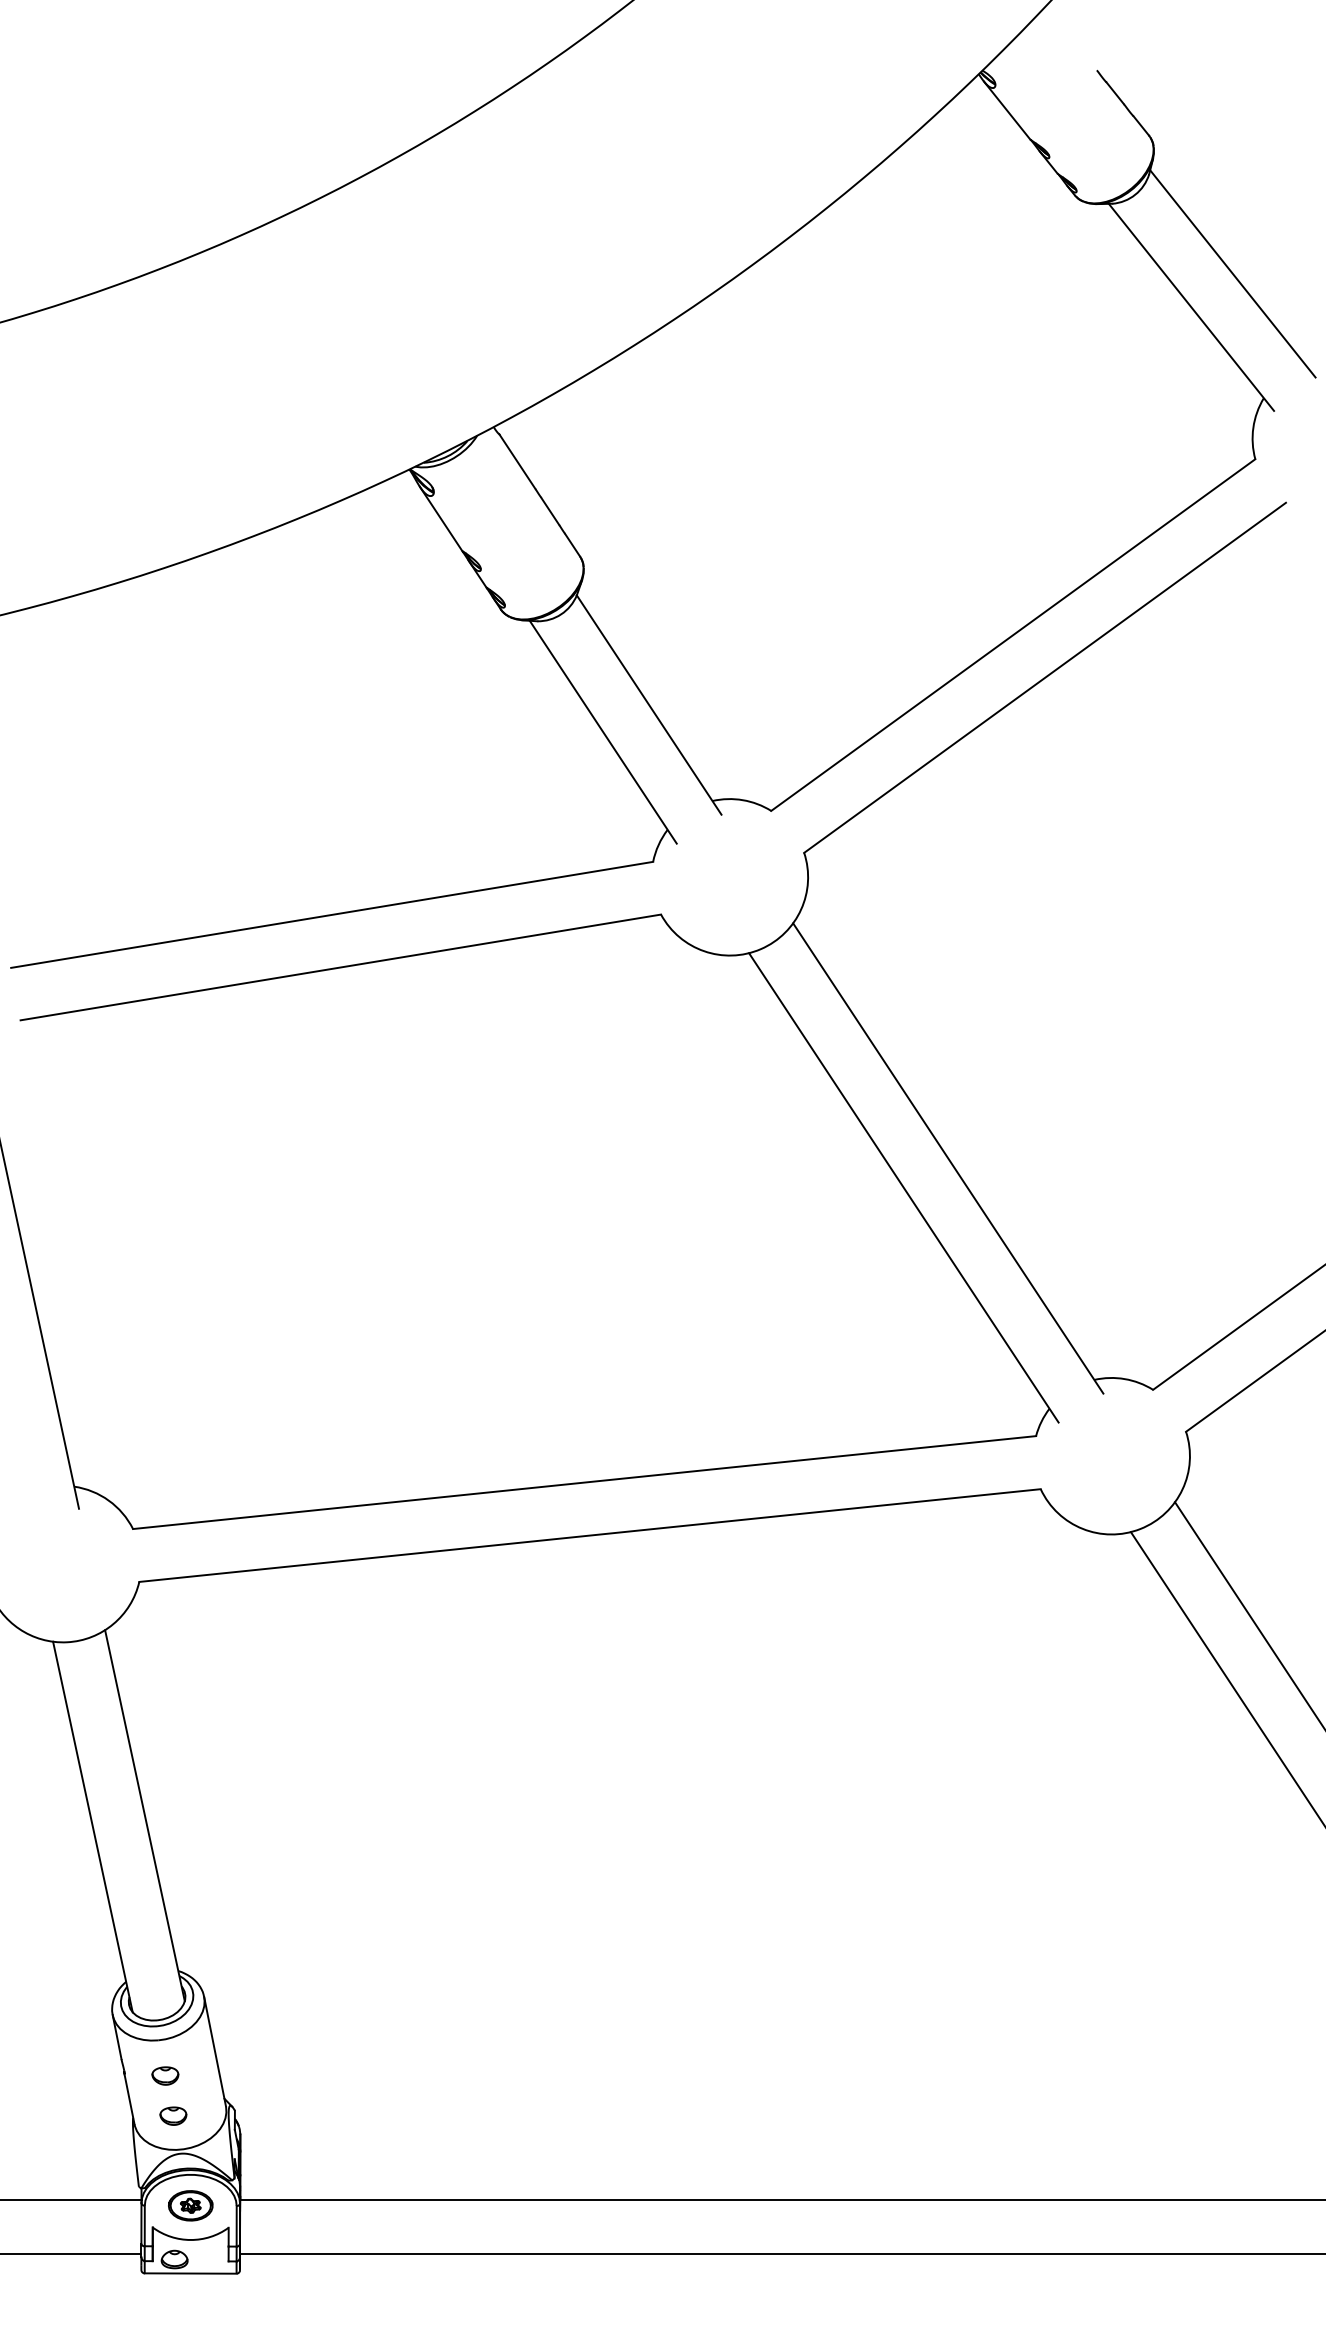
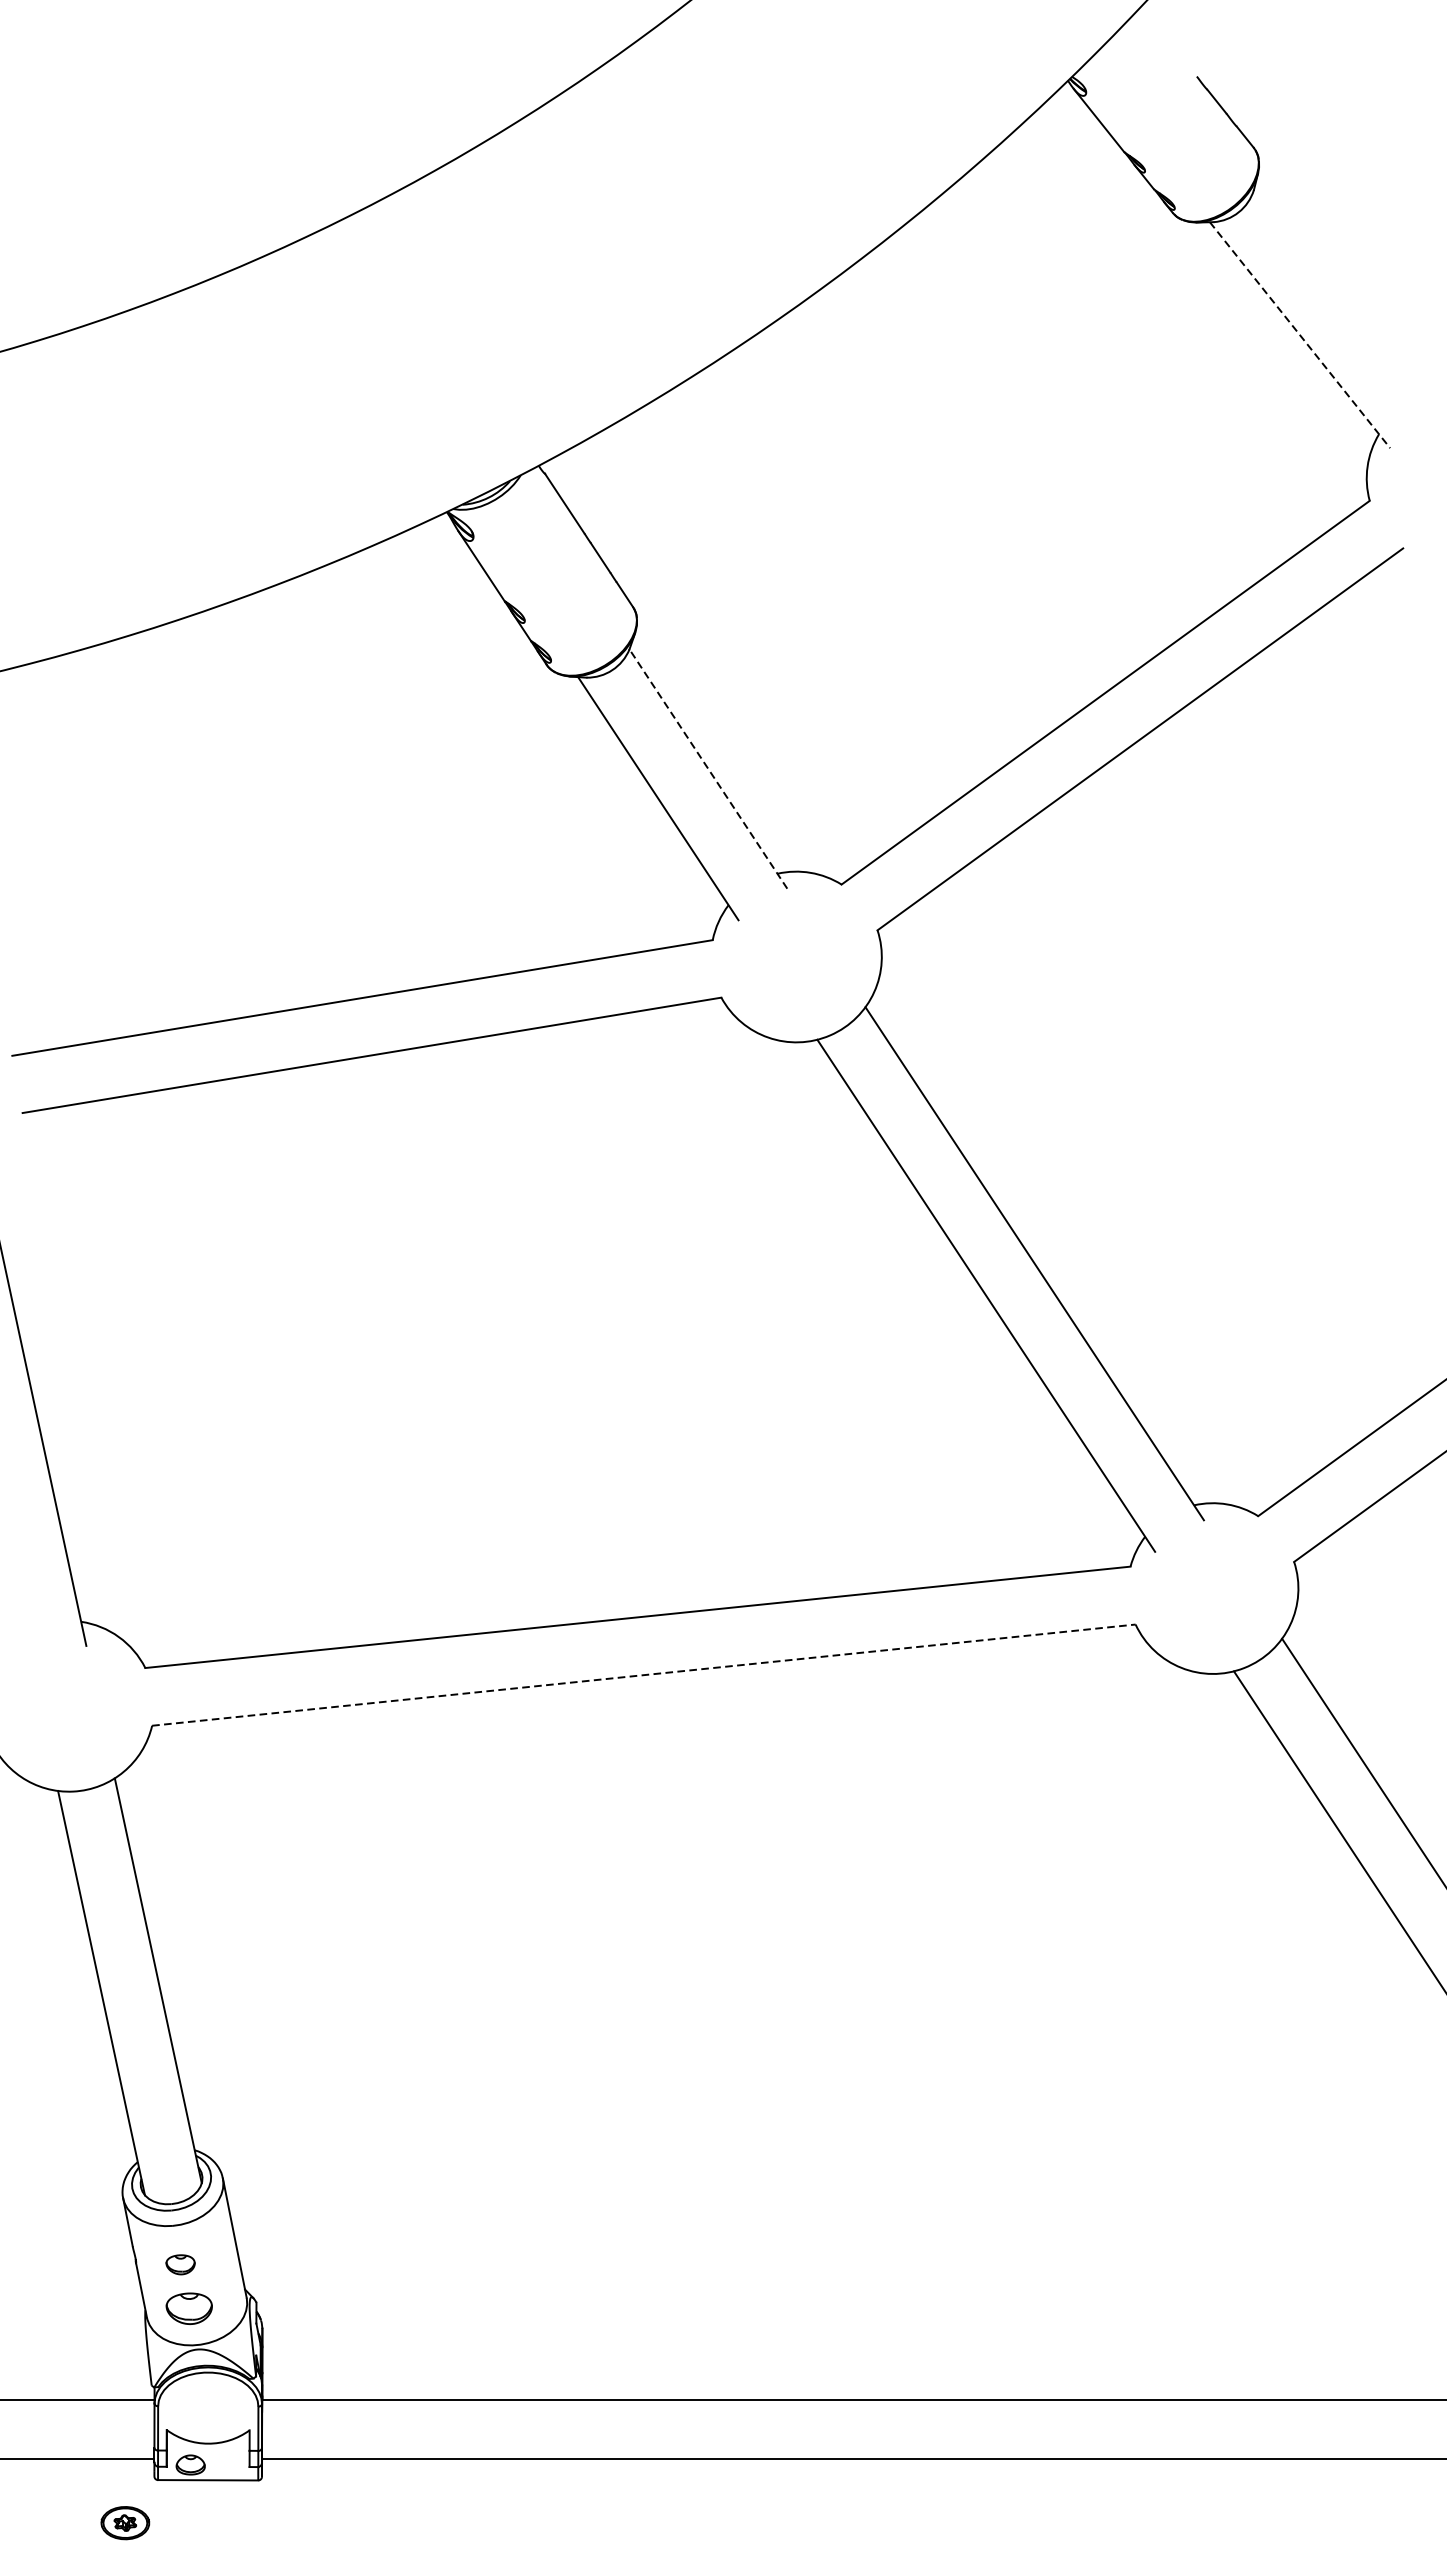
line: (1232, 273) -> (1344, 298), removed
line: (1191, 307) -> (1300, 335), solid -> dashed
line: (648, 704) -> (707, 768), solid -> dashed
line: (590, 1535) -> (644, 1675), solid -> dashed
part: (173, 2115) -> (189, 2307), size x1.6
part: (190, 2205) -> (125, 2522), moved

